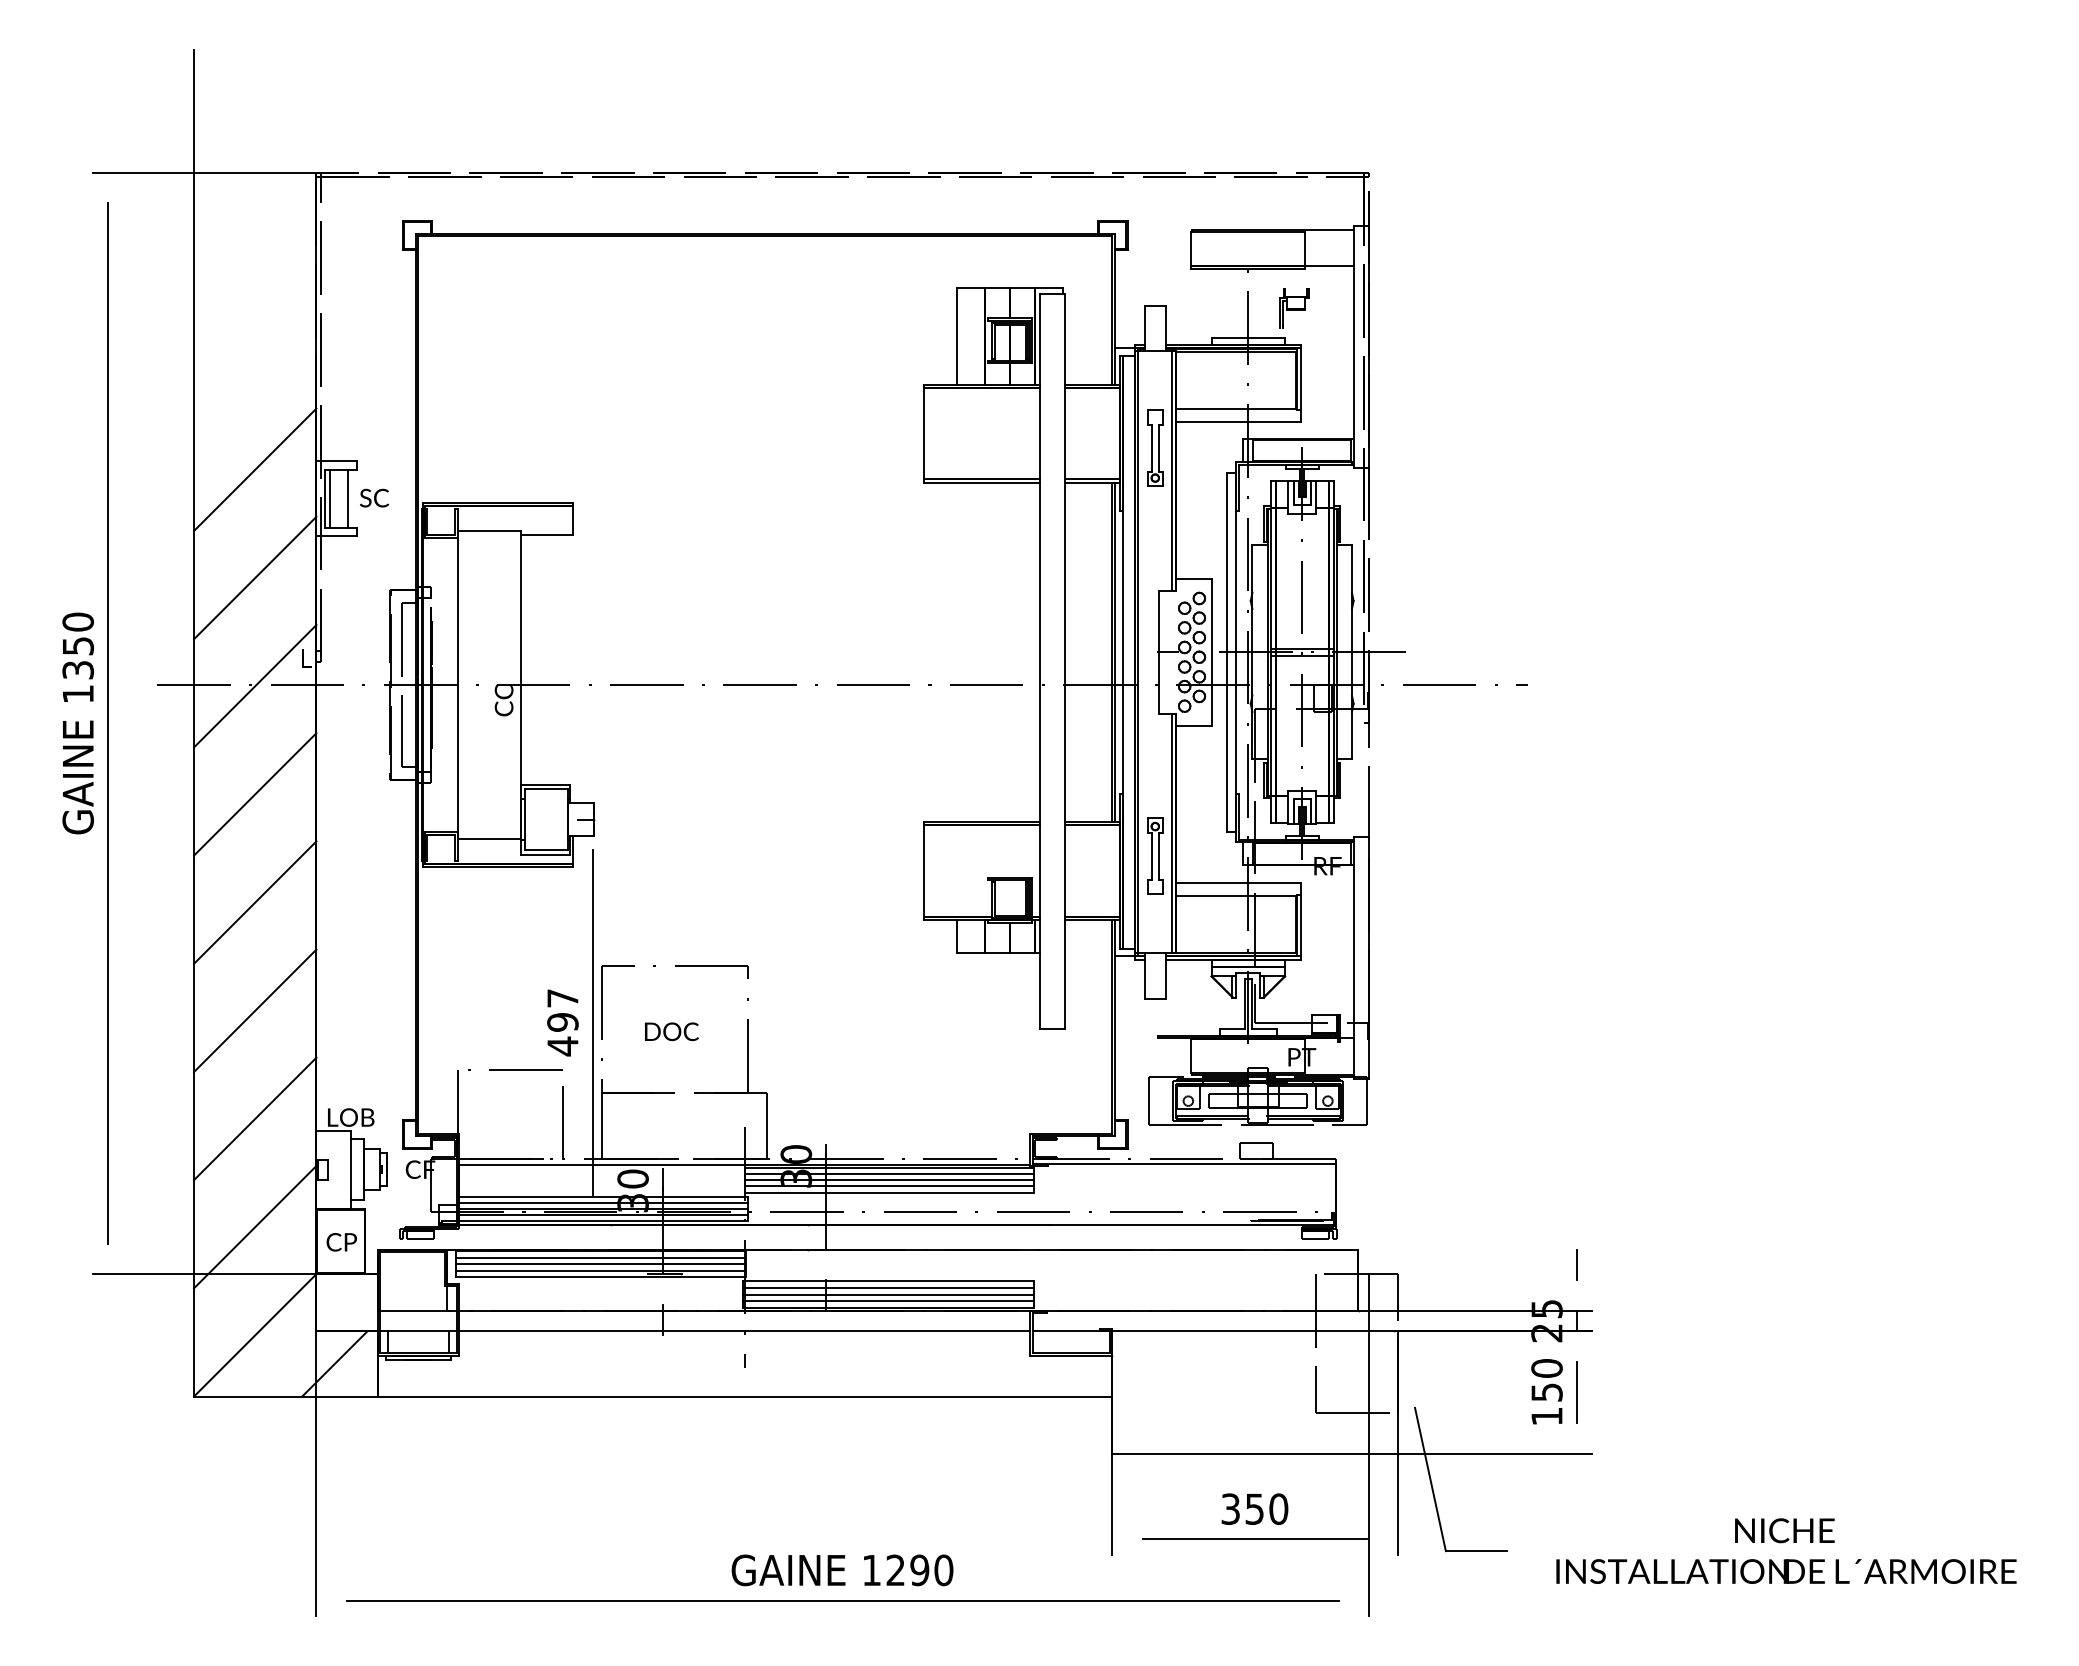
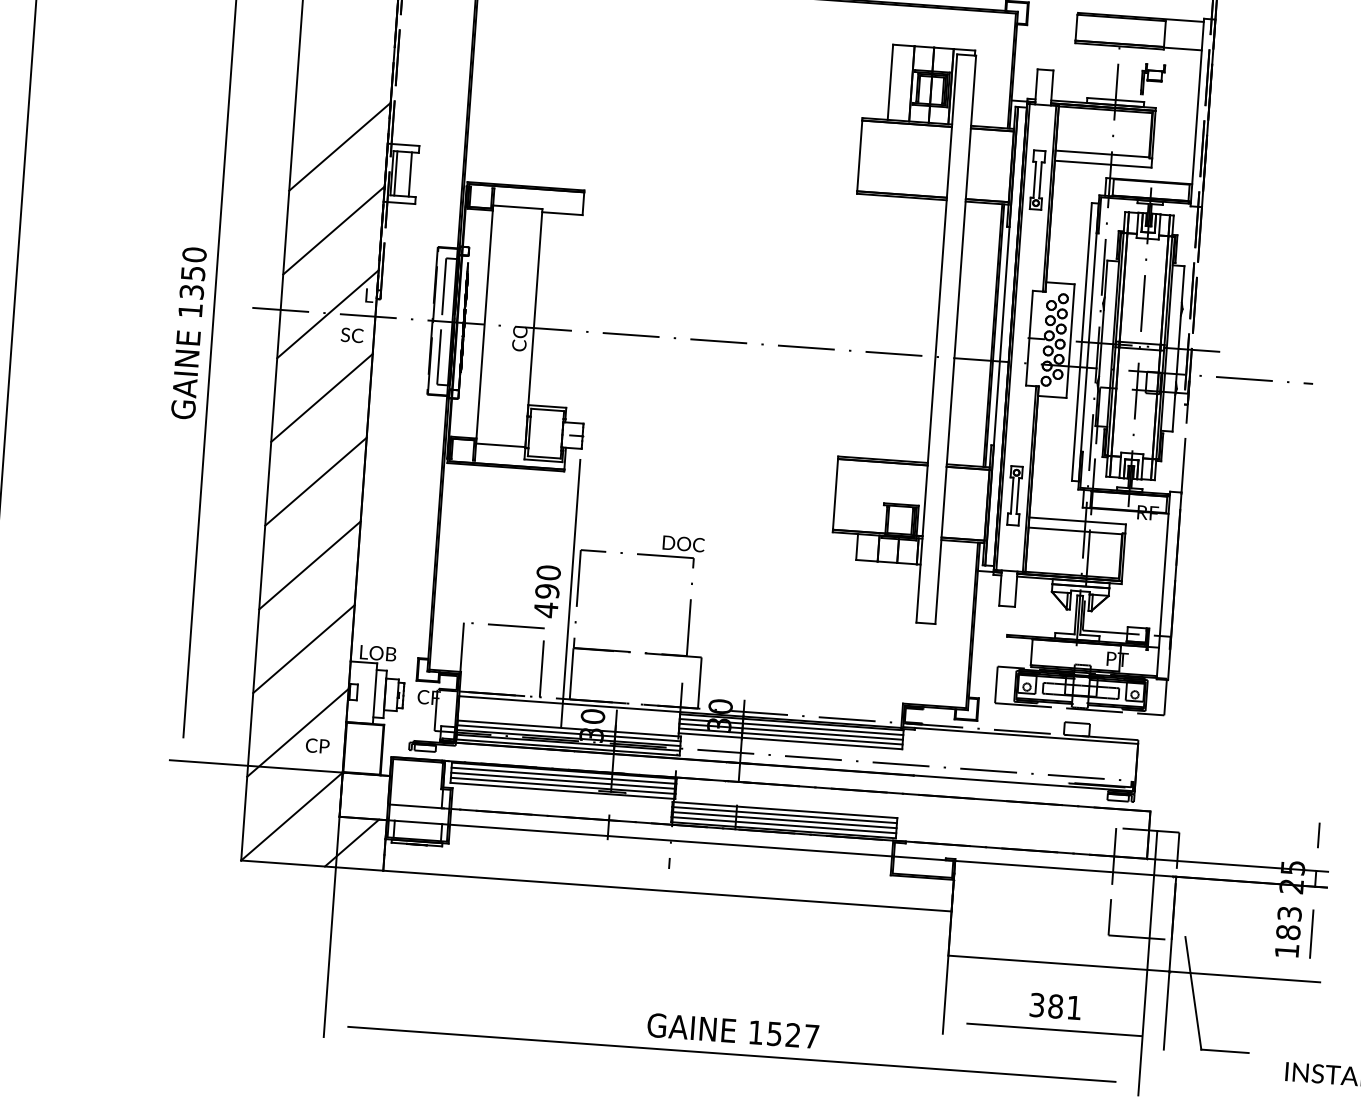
text: (374, 497) -> (352, 334), moved
text: (562, 997) -> (548, 572), 497 -> 490
text: (671, 1031) -> (683, 543), moved
text: (341, 1242) -> (317, 746), moved
text: (1546, 1380) -> (1288, 923), 150 -> 183
text: (1266, 1508) -> (1064, 1006), 350 -> 381
text: (919, 1570) -> (792, 1035), 1290 -> 1527

